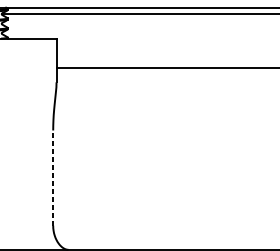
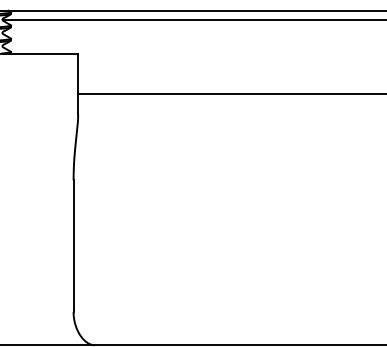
line: (53, 178) -> (73, 246), dashed -> solid

